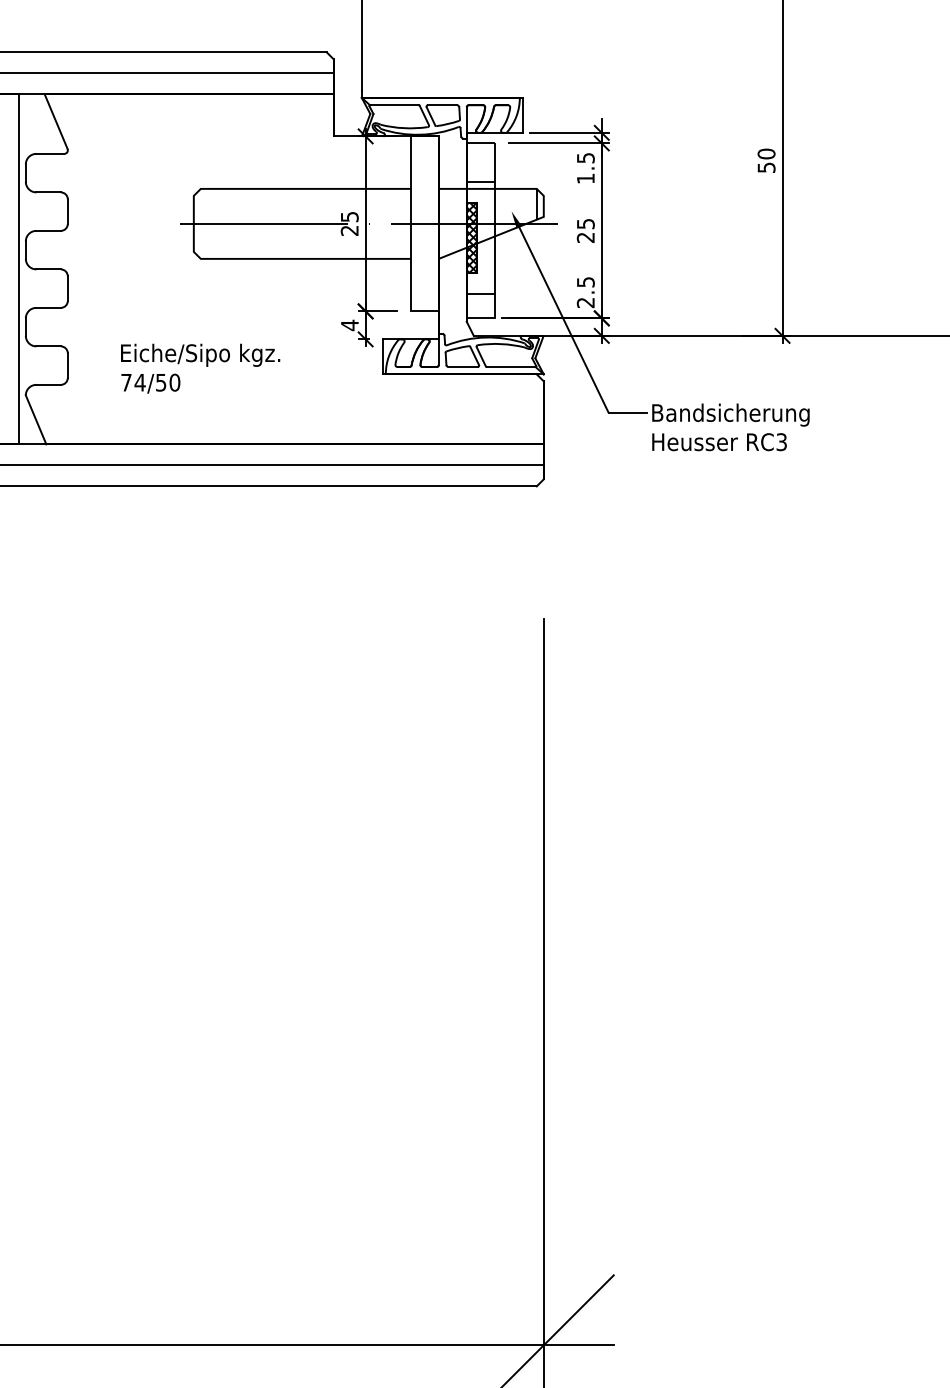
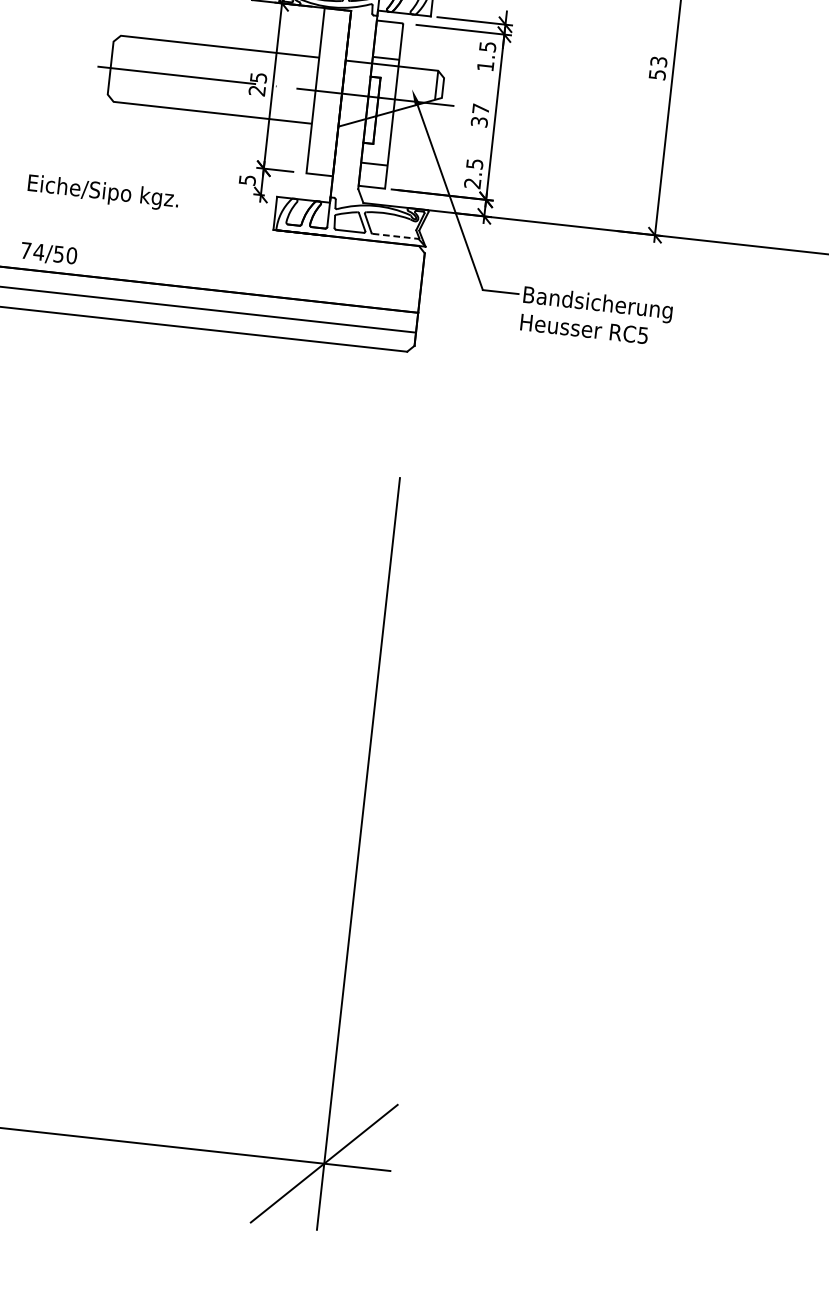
text: (766, 153) -> (658, 61), 50 -> 53
text: (585, 230) -> (479, 115), 25 -> 37
hatch: (471, 237) -> (371, 109), removed
text: (349, 325) -> (247, 180), 4 -> 5
line: (511, 367) -> (395, 236), solid -> dashed
text: (150, 383) -> (48, 253), moved
text: (781, 441) -> (643, 334), RC3 -> RC5

